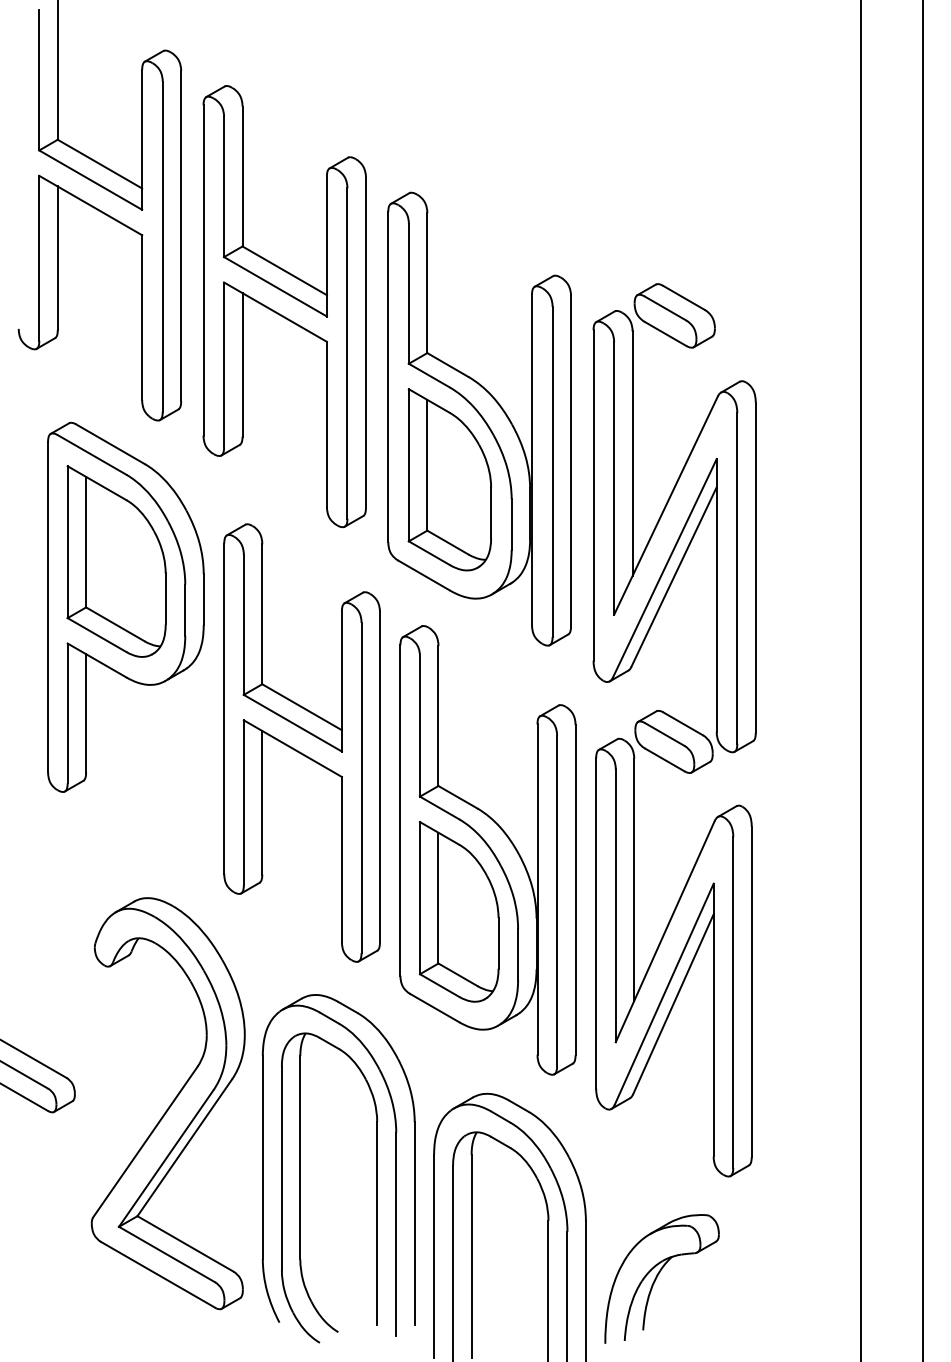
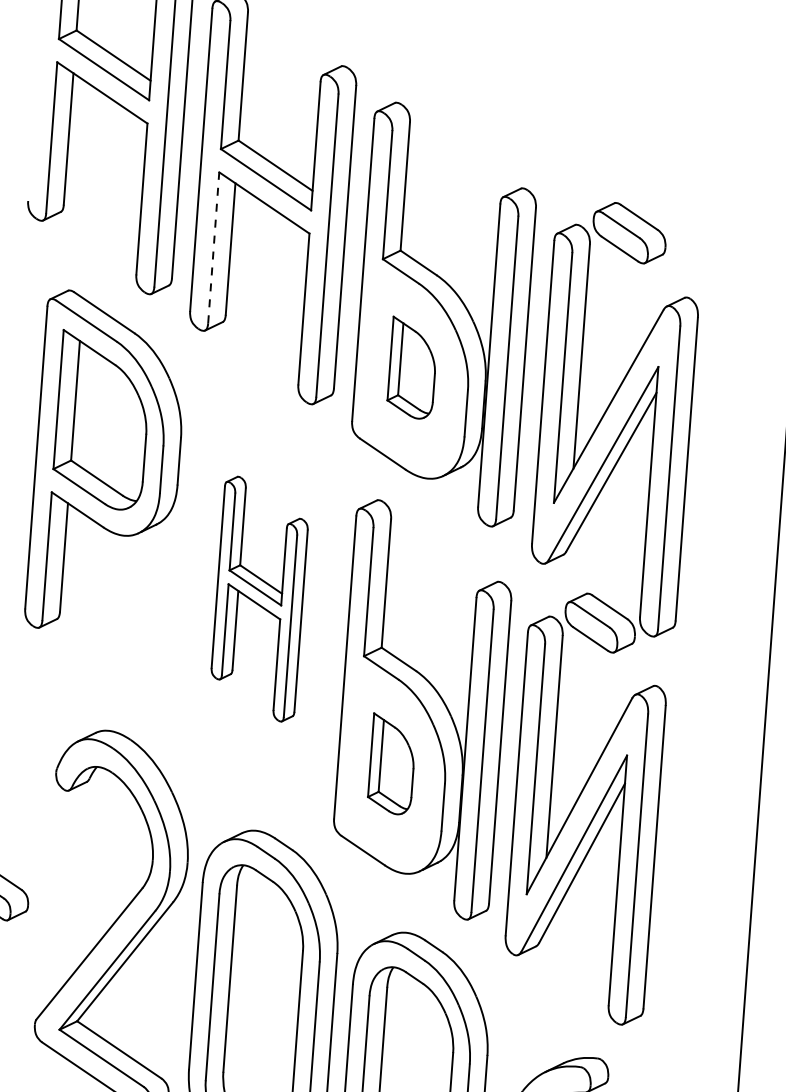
line: (224, 364) -> (214, 247), solid -> dashed
part: (449, 479) -> (412, 367), size x0.6
part: (301, 742) -> (259, 598), size x0.6
part: (458, 911) -> (391, 763), size x0.6

